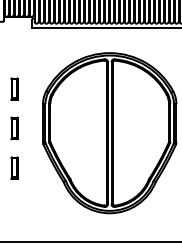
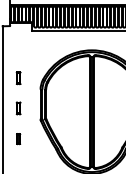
part: (14, 89) -> (18, 78), size x0.7
part: (14, 128) -> (18, 108), size x0.7
part: (14, 167) -> (18, 138), size x0.6

